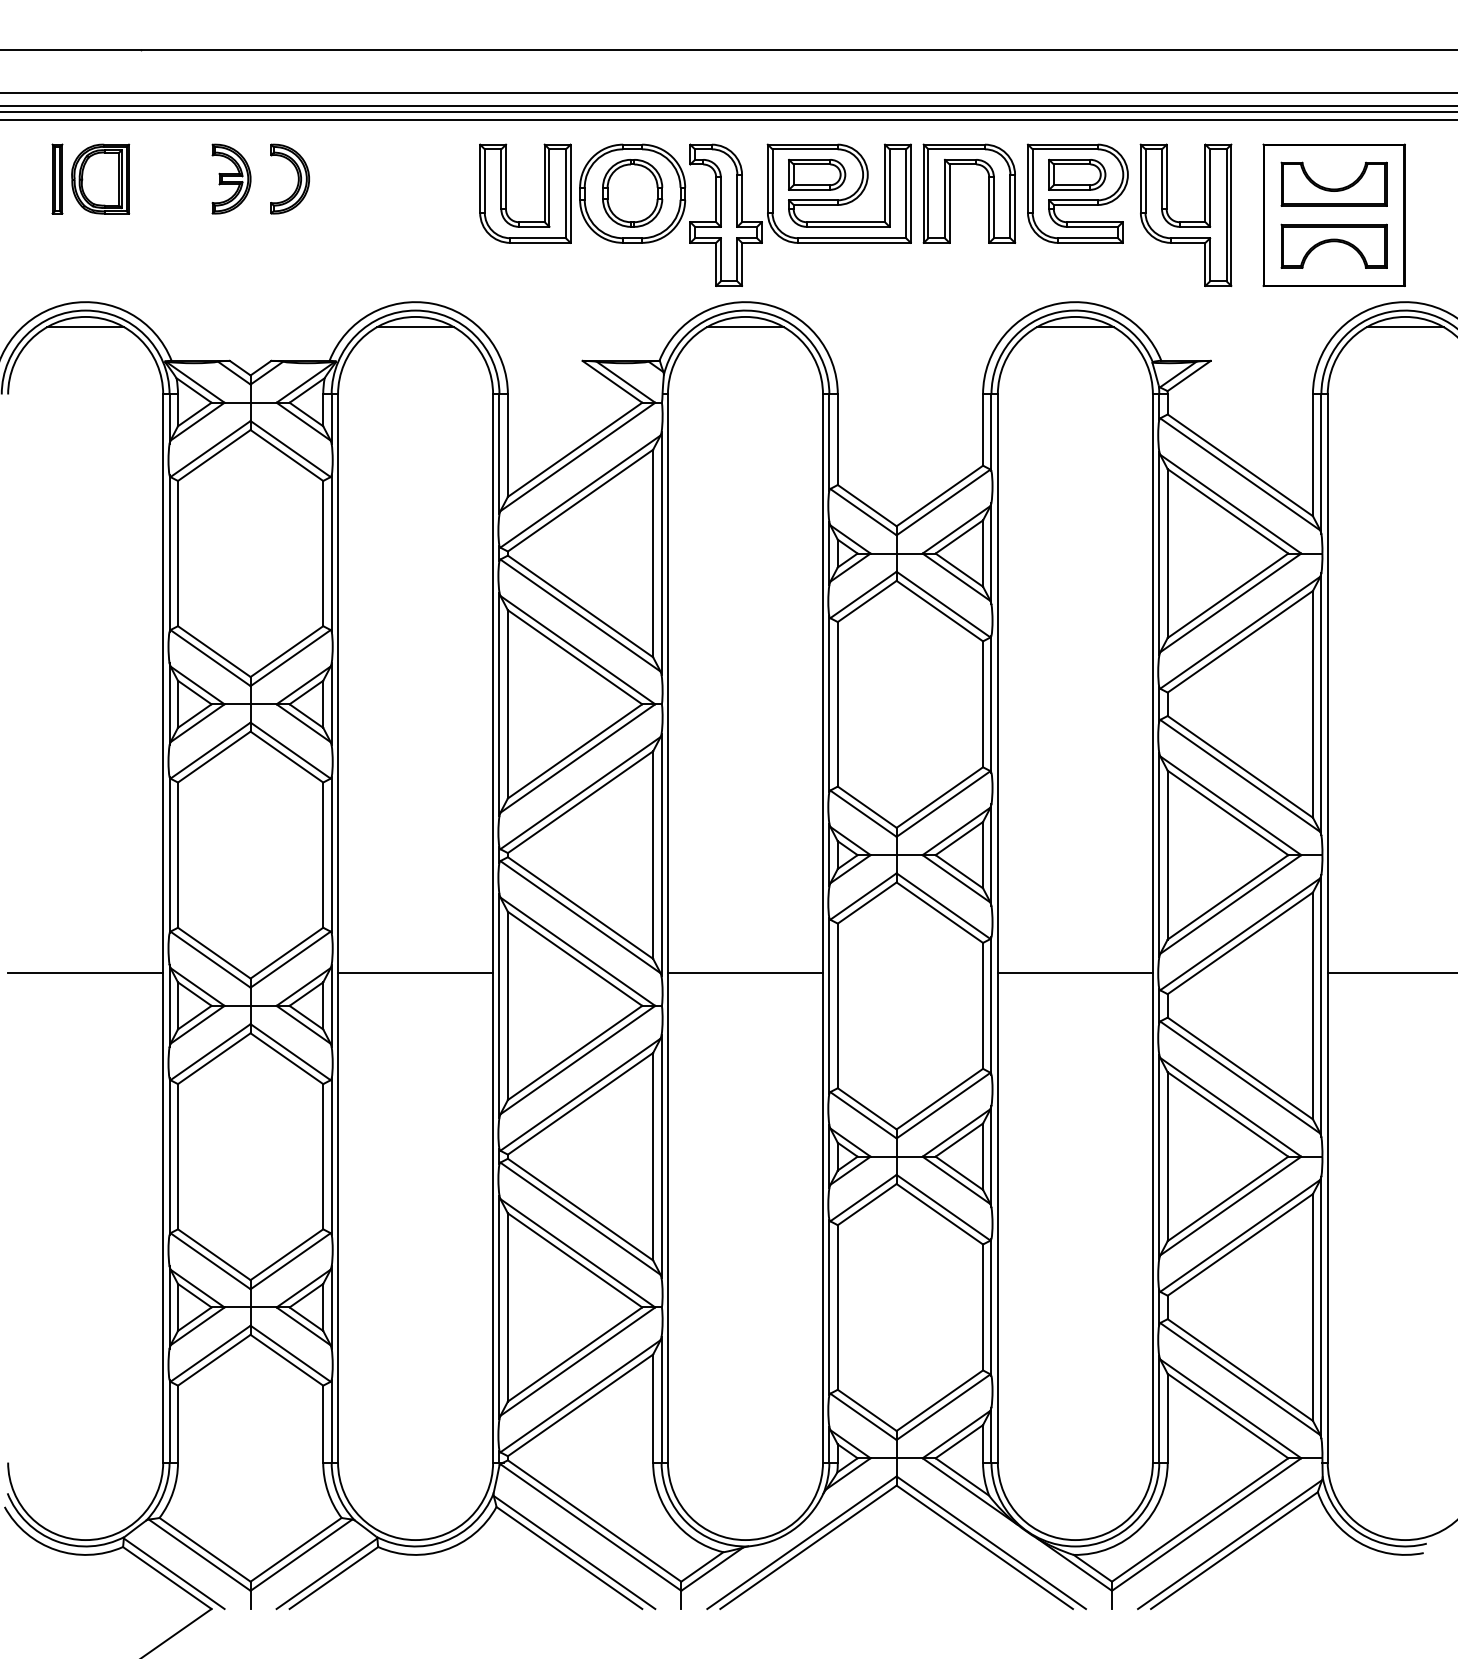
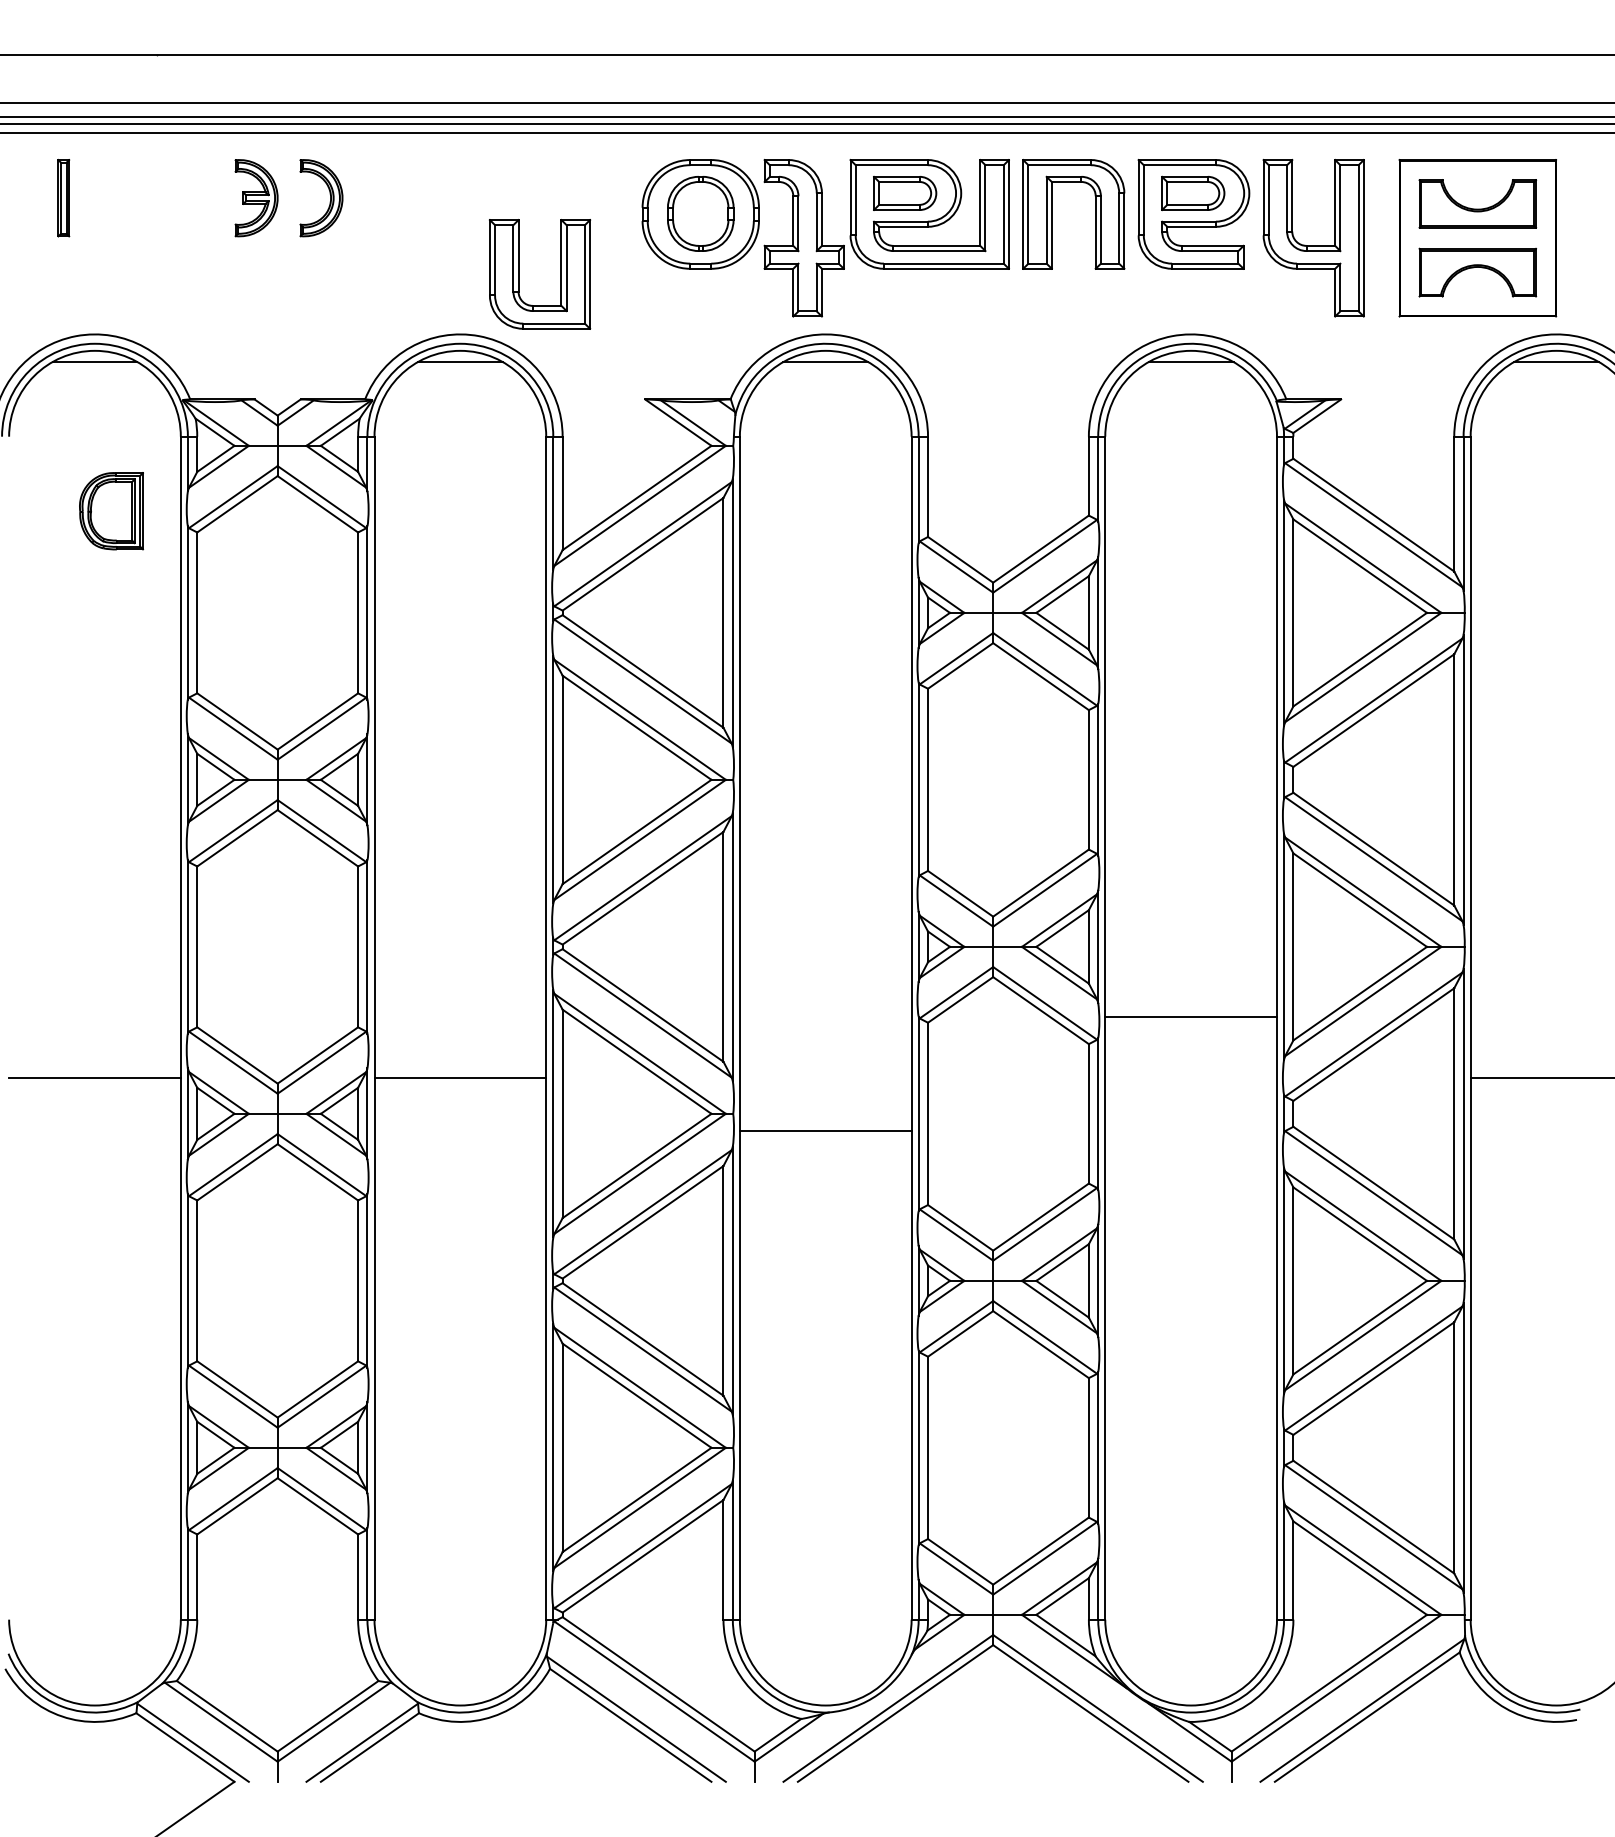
part: (100, 179) -> (111, 511), moved
part: (543, 193) -> (560, 274), moved
line: (745, 973) -> (825, 1130), moved
line: (1074, 973) -> (1190, 1016), moved

